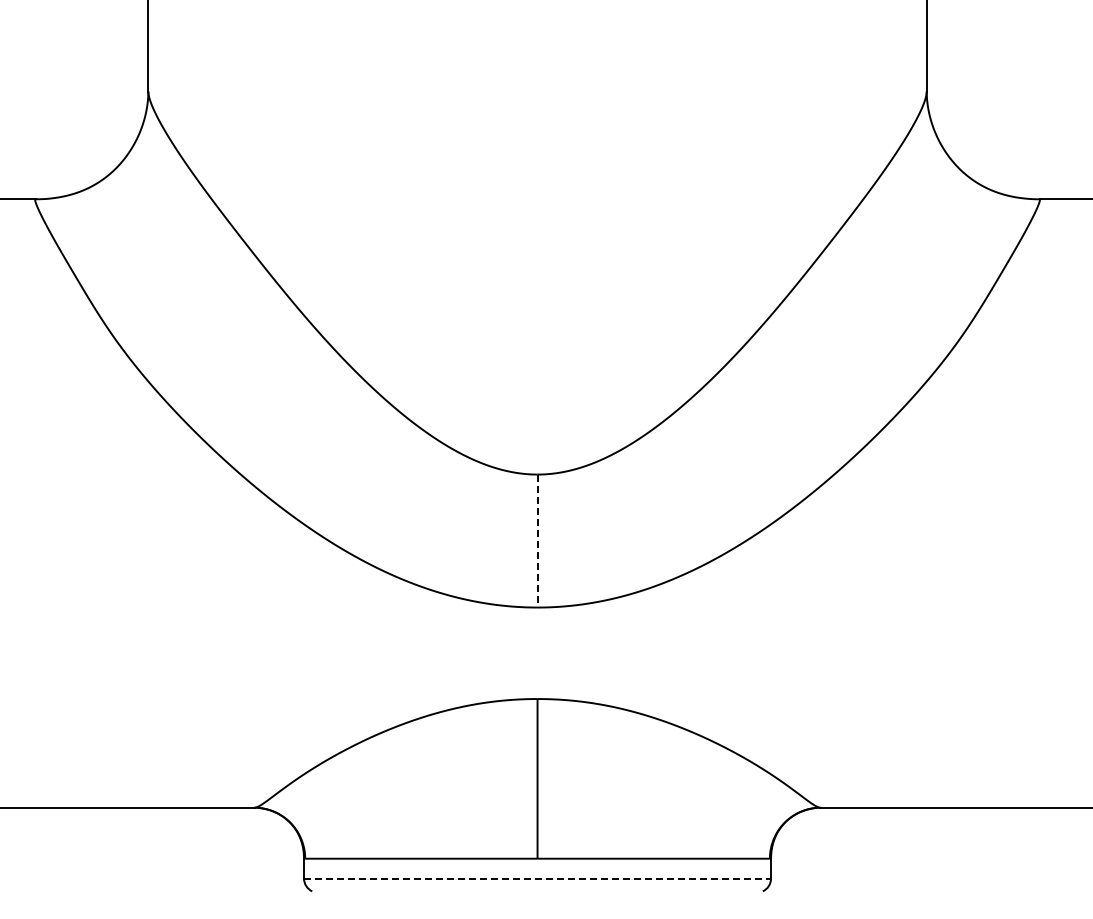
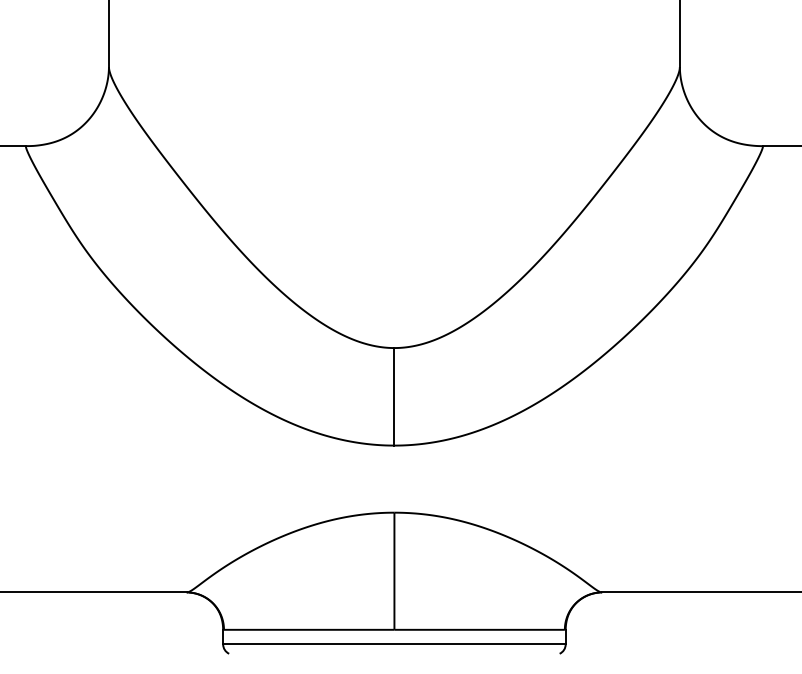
line: (537, 541) -> (394, 397), dashed -> solid
line: (537, 878) -> (394, 644), dashed -> solid

